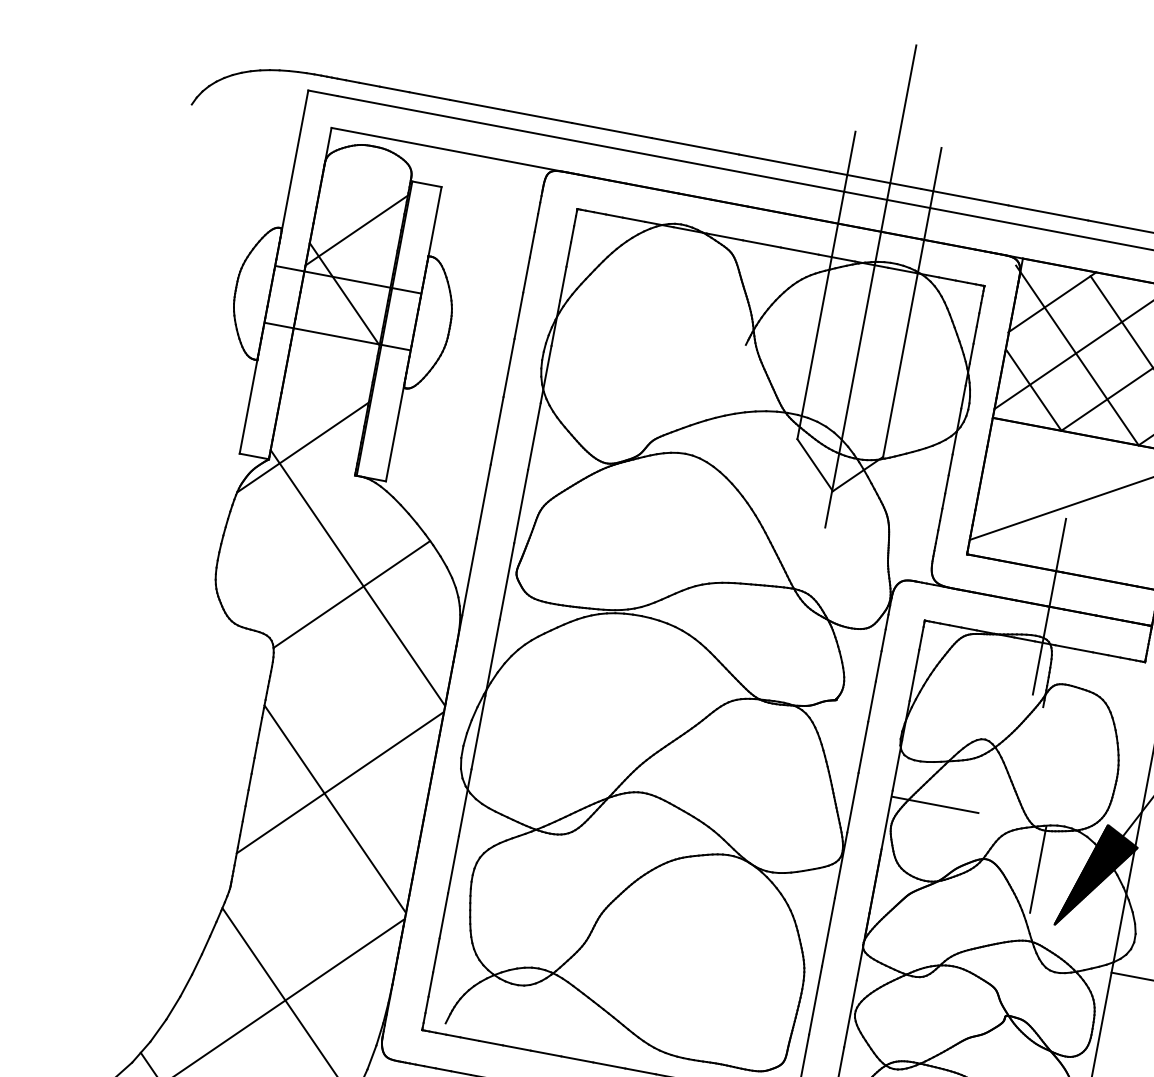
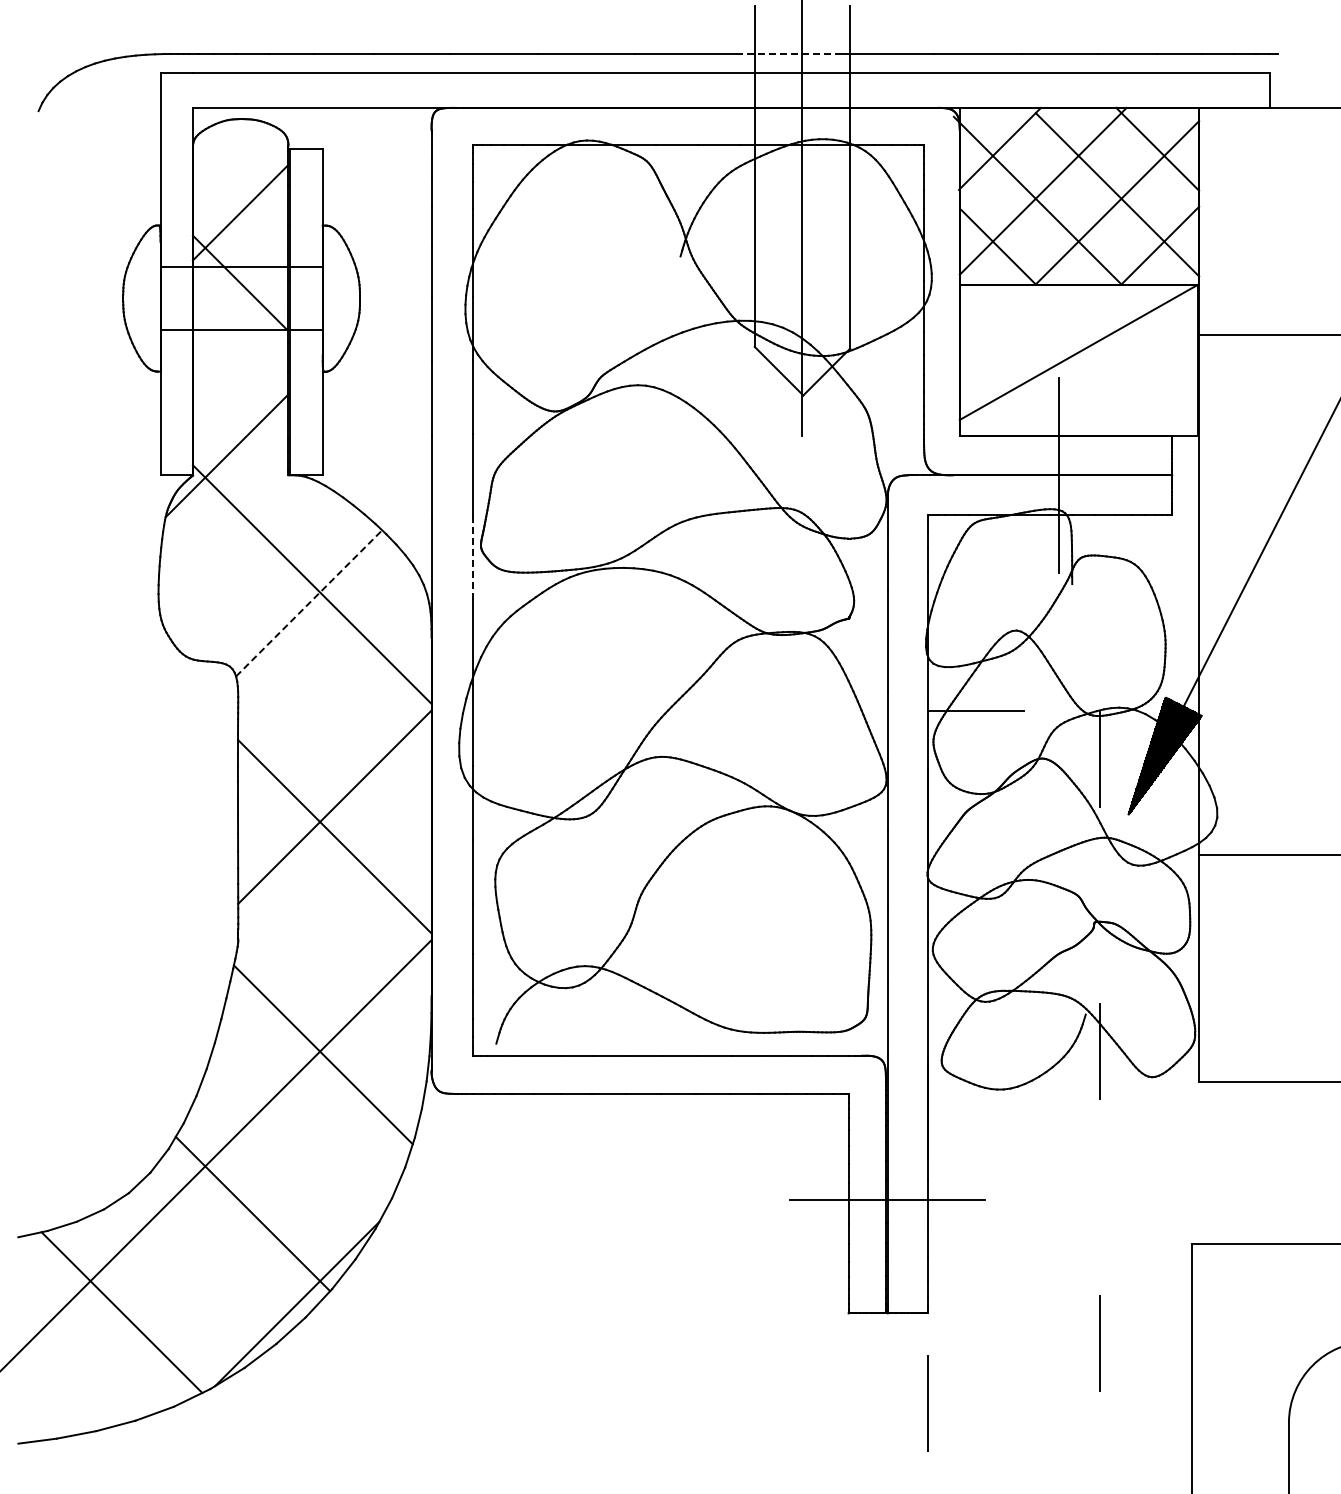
line: (876, 180) -> (786, 53), solid -> dashed
line: (506, 581) -> (472, 558), solid -> dashed
line: (352, 594) -> (309, 603), solid -> dashed

